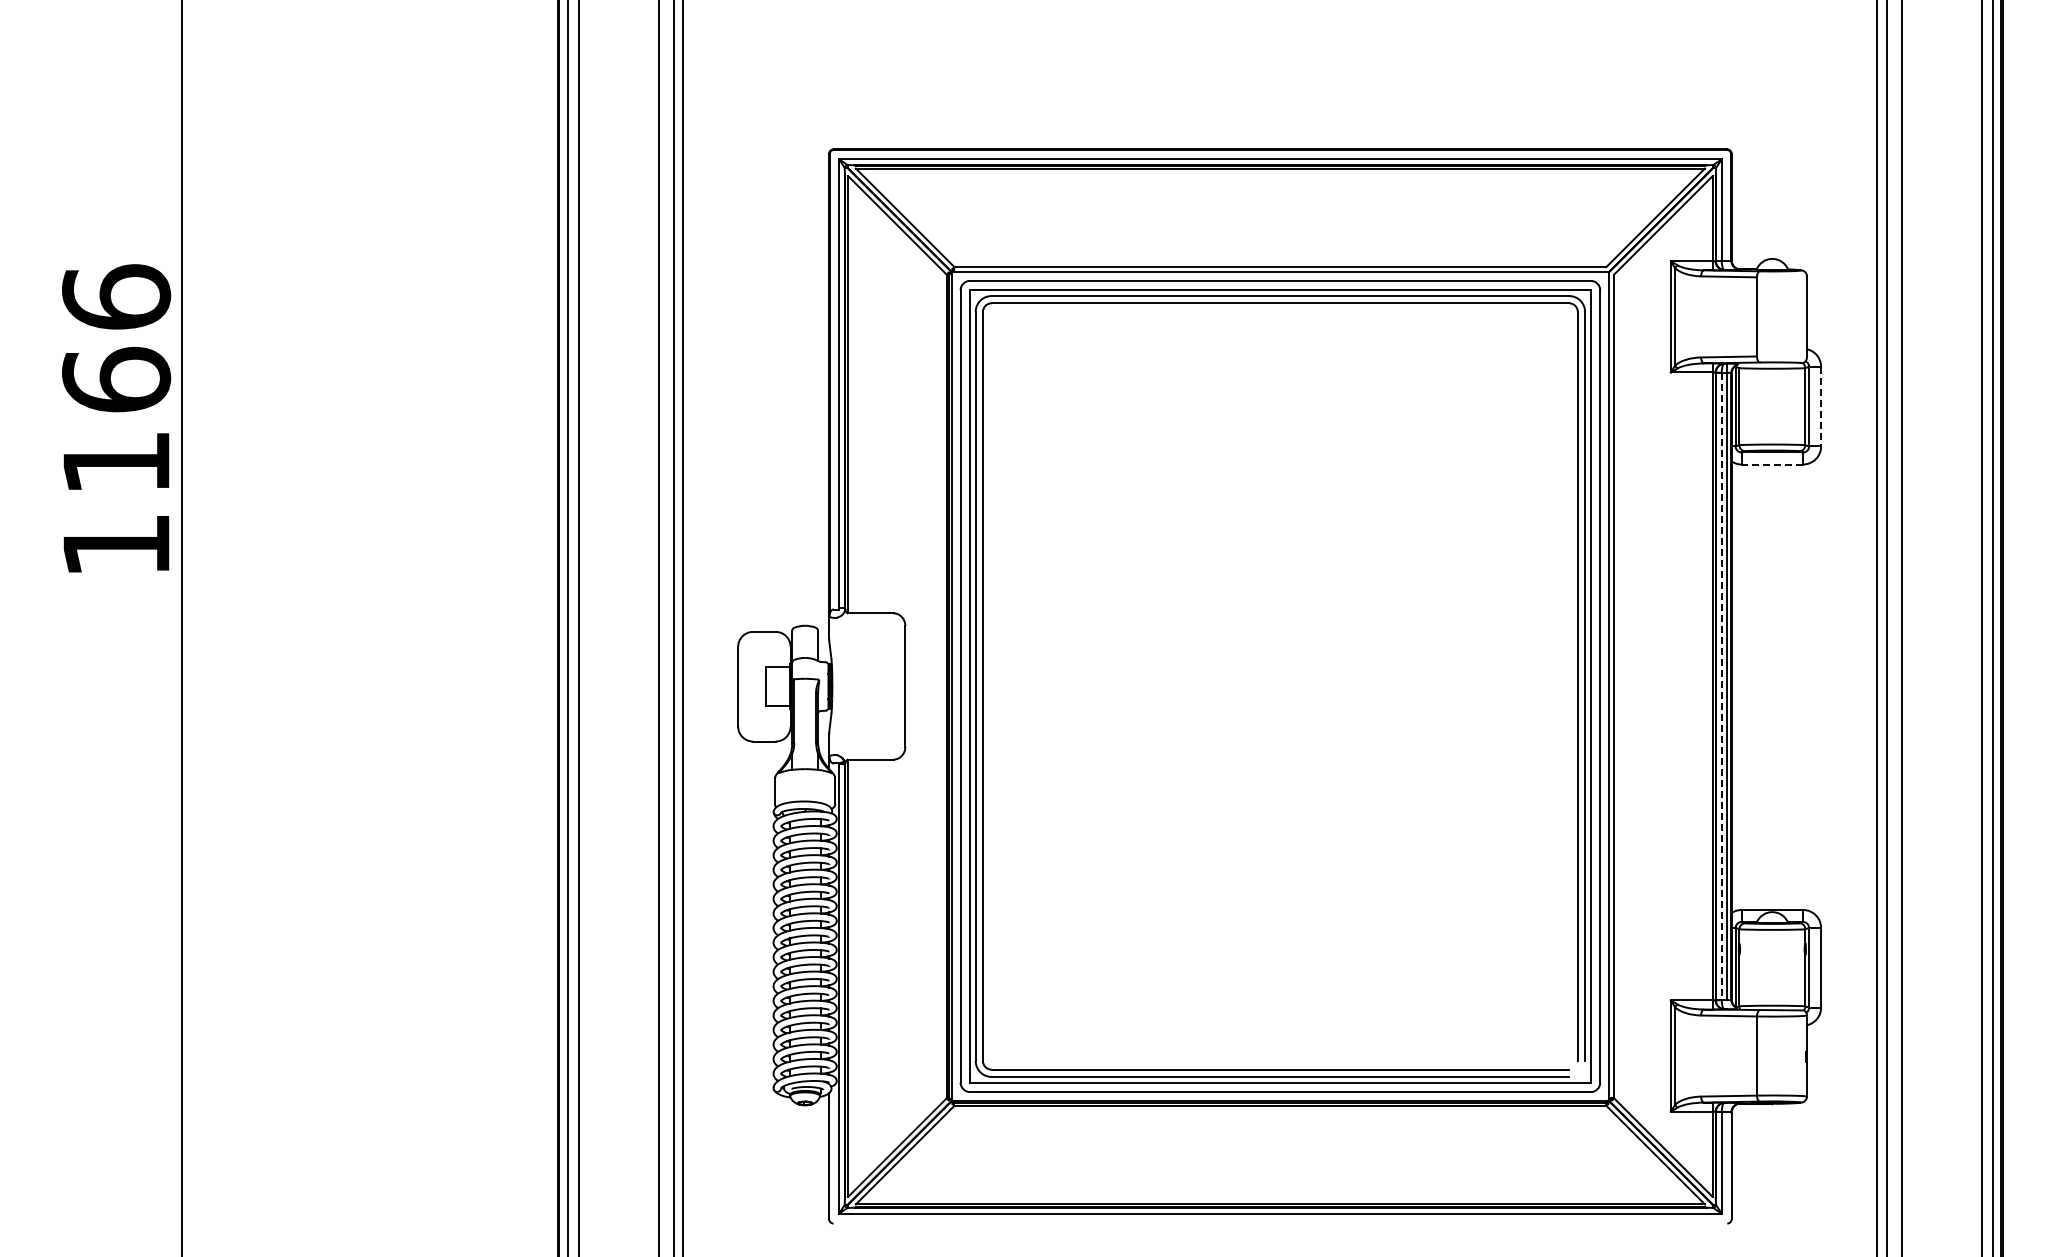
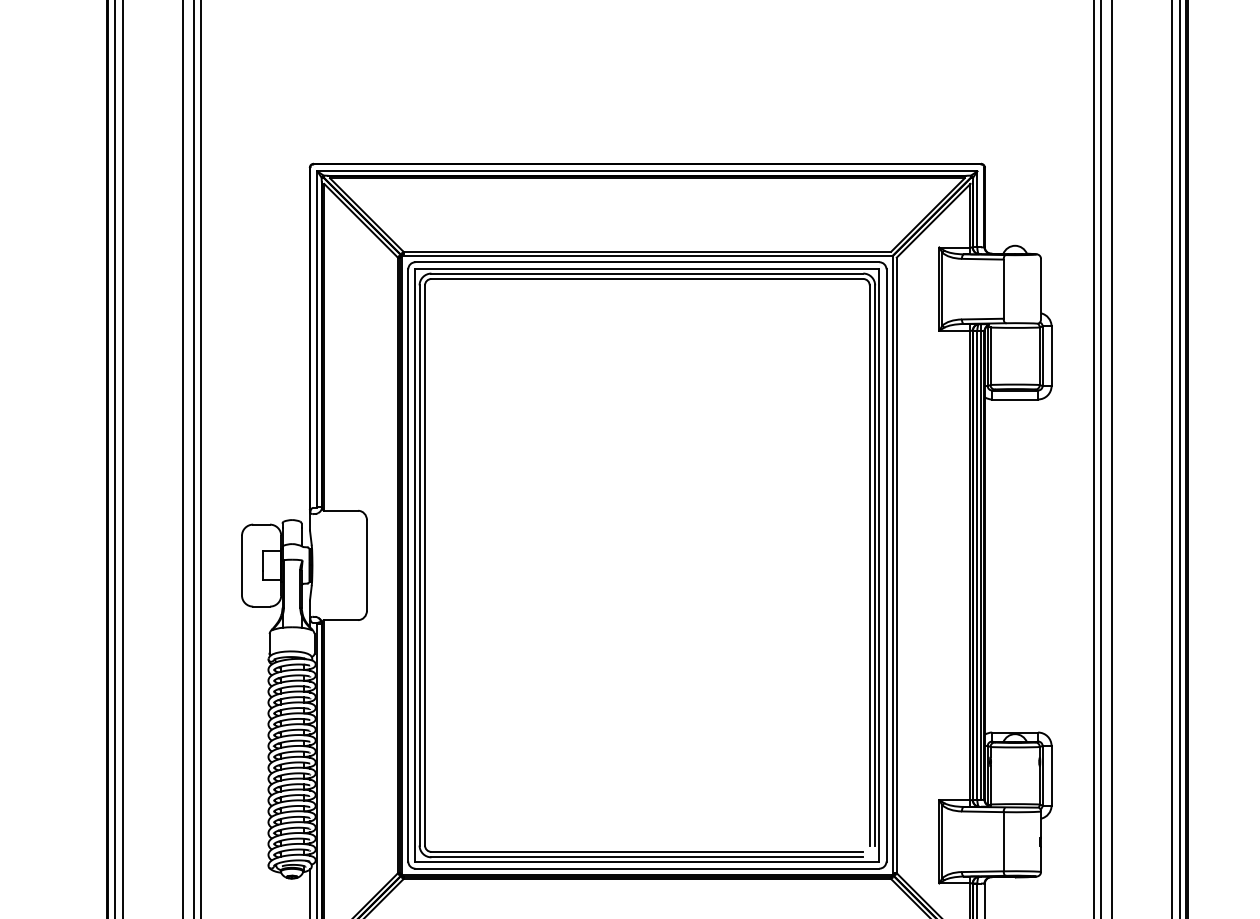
line: (1821, 406) -> (1051, 356), dashed -> solid
line: (1772, 464) -> (1015, 399), dashed -> solid
line: (1721, 686) -> (977, 565), dashed -> solid

